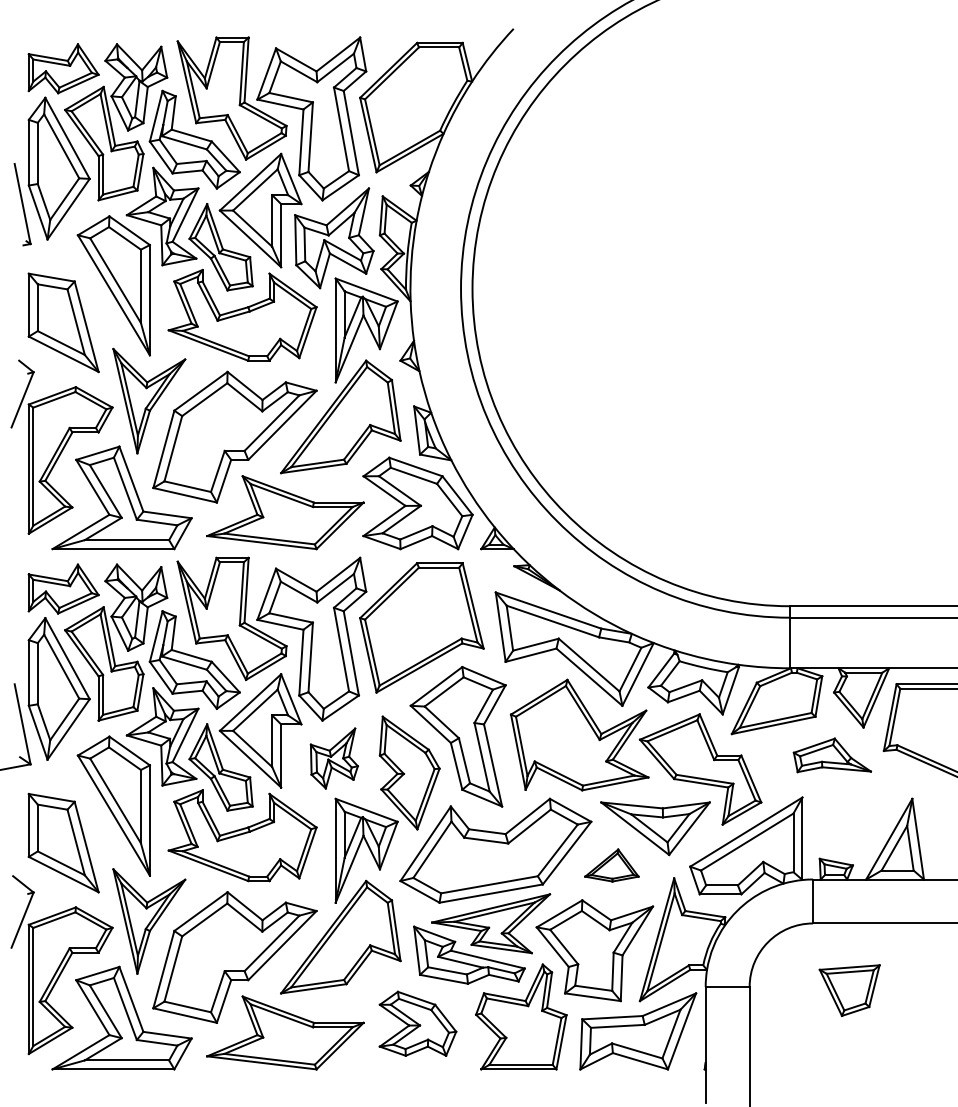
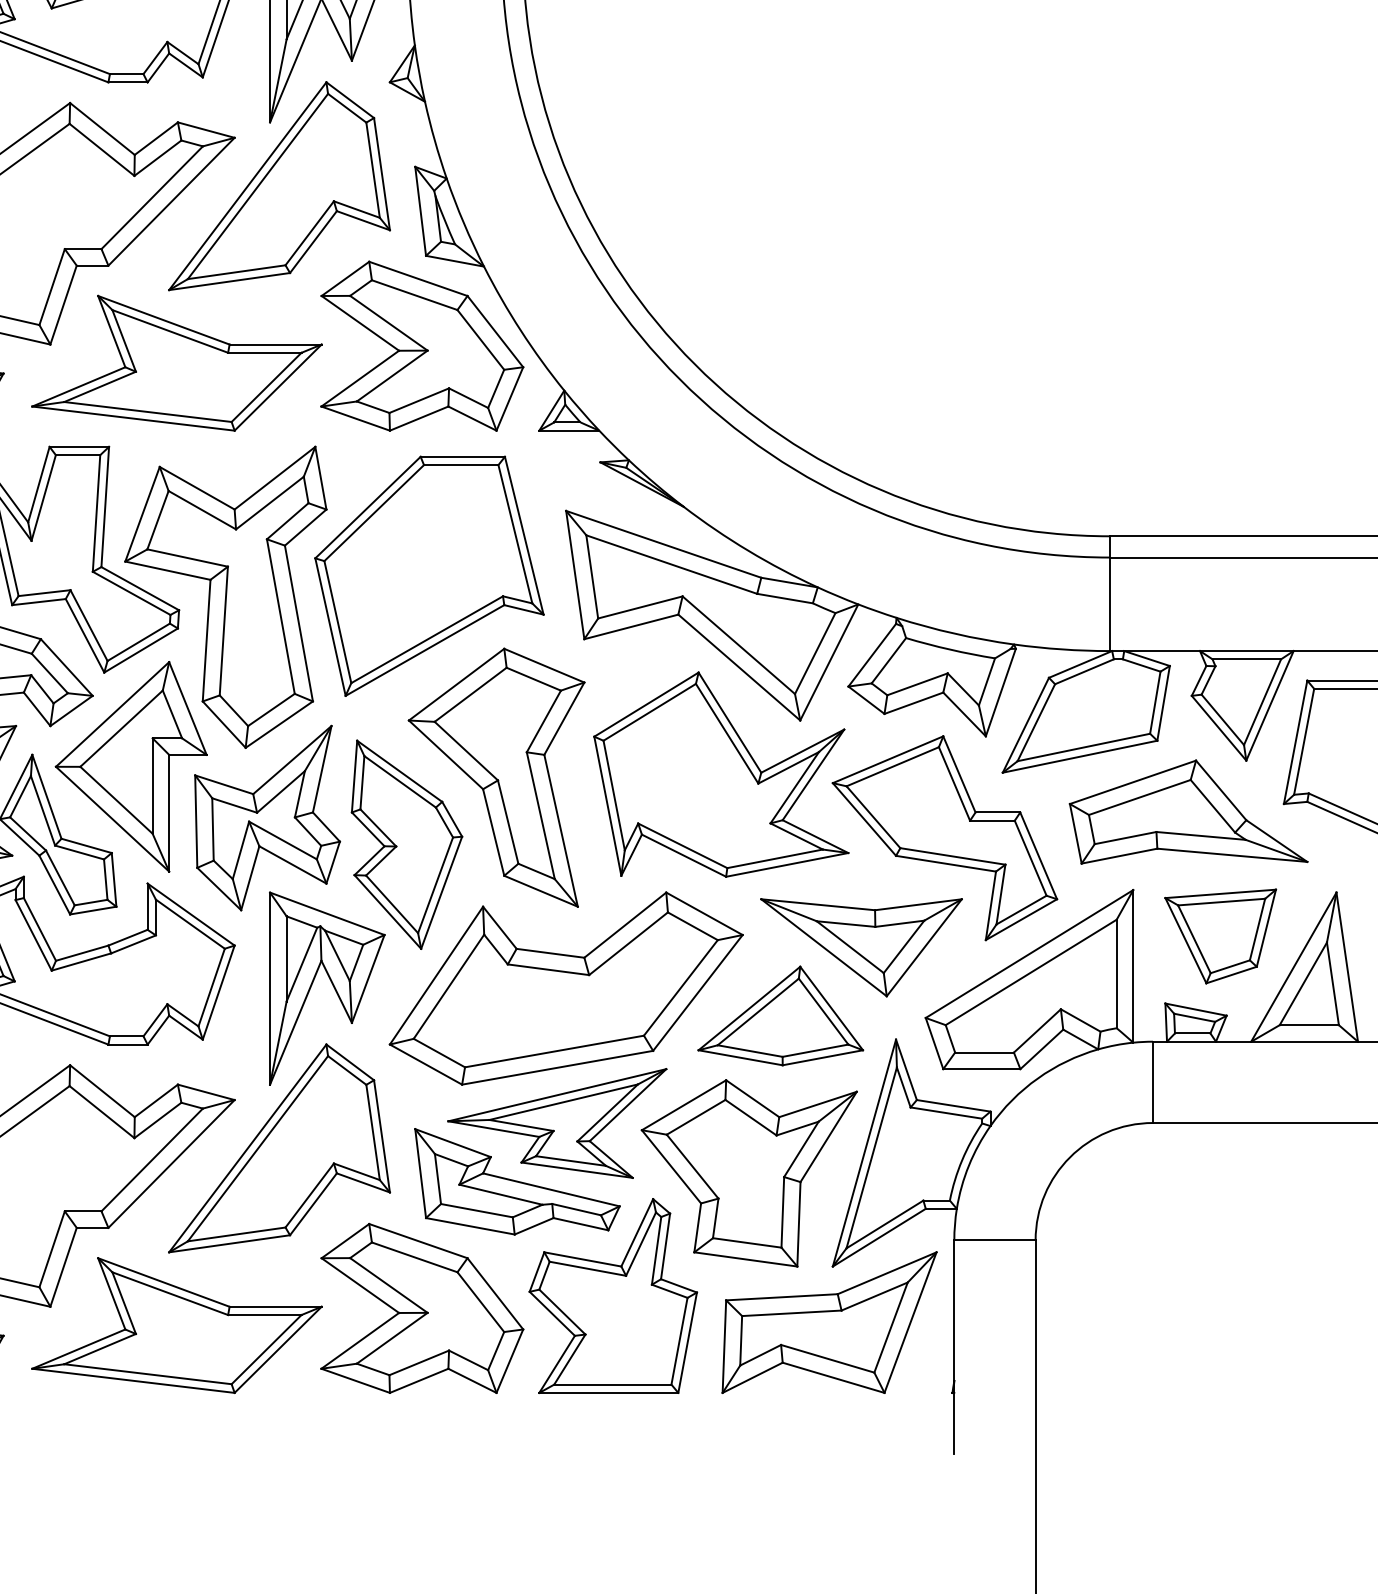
part: (832, 755) -> (1188, 812), size x1.67
part: (334, 758) -> (267, 817), size x1.67
part: (611, 865) -> (780, 1015), size x1.67
part: (849, 990) -> (1220, 936), moved
part: (417, 1023) -> (421, 1308), size x1.43

